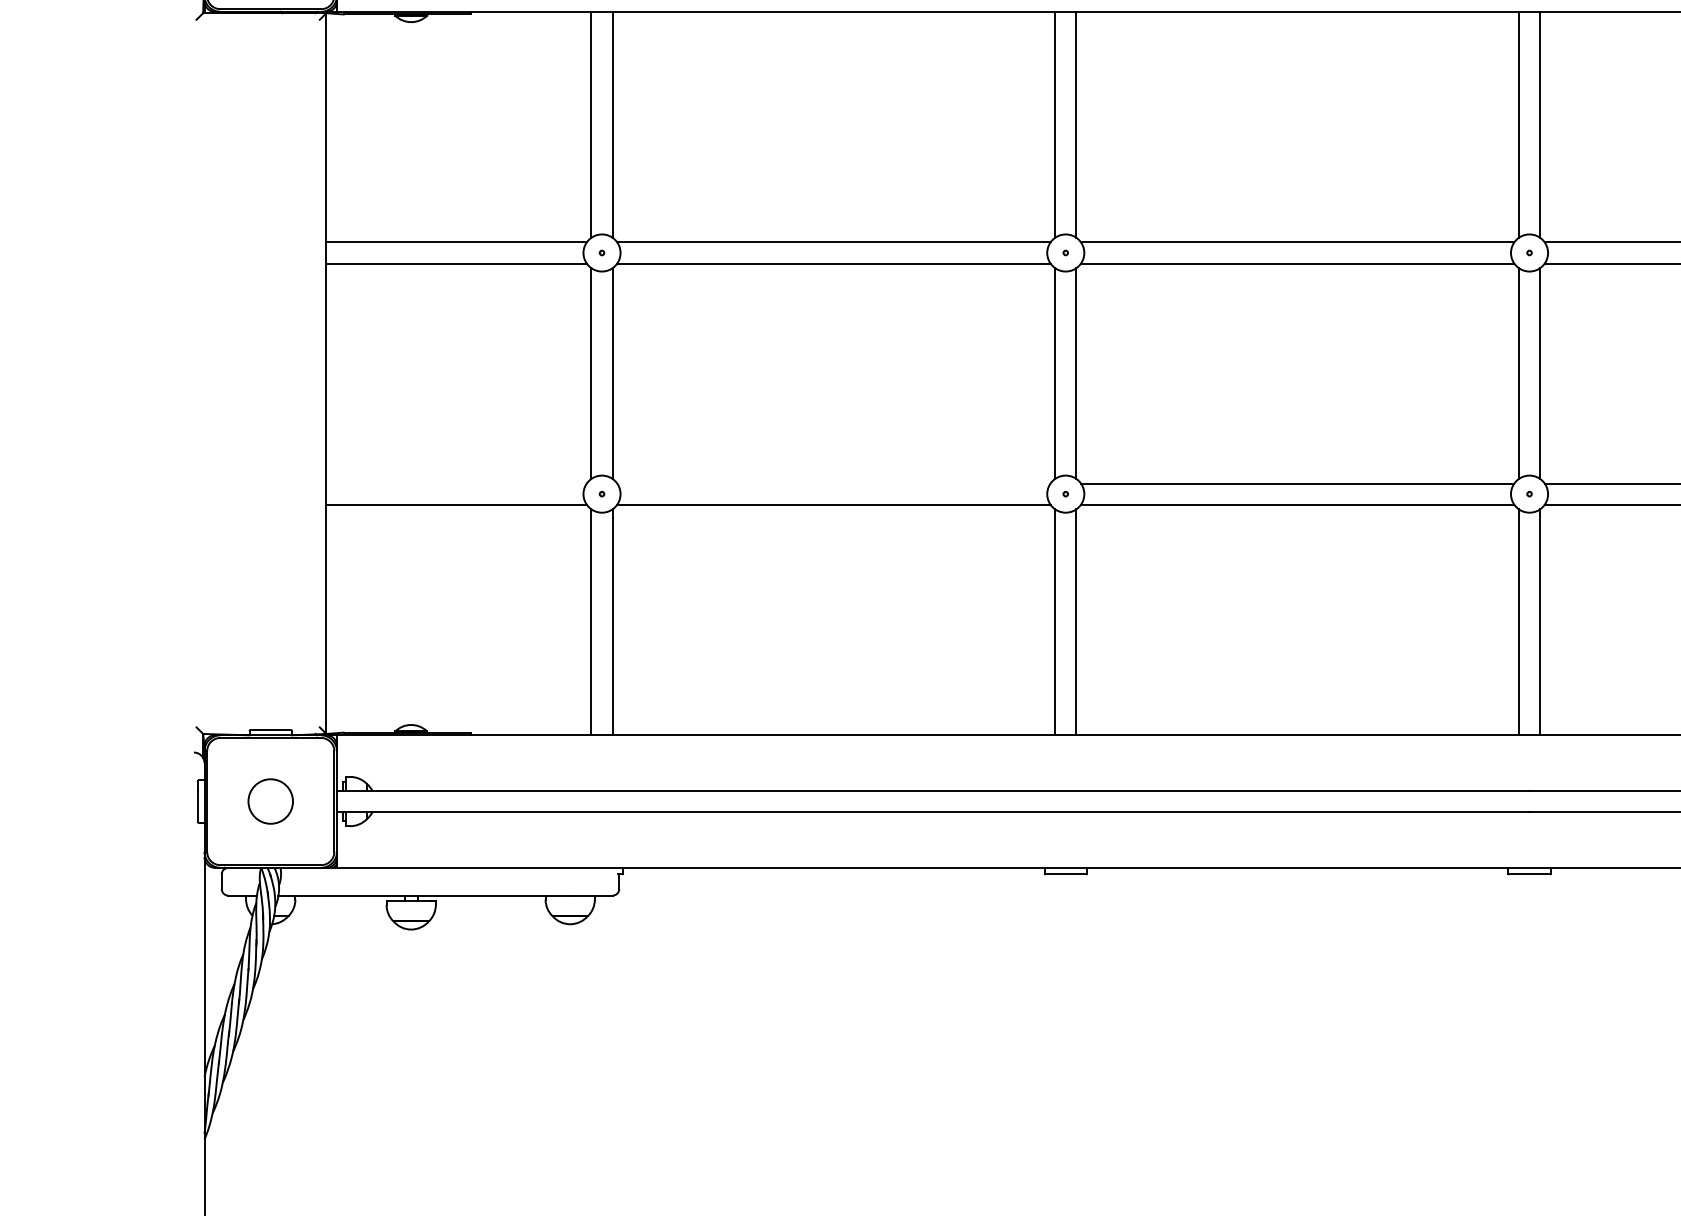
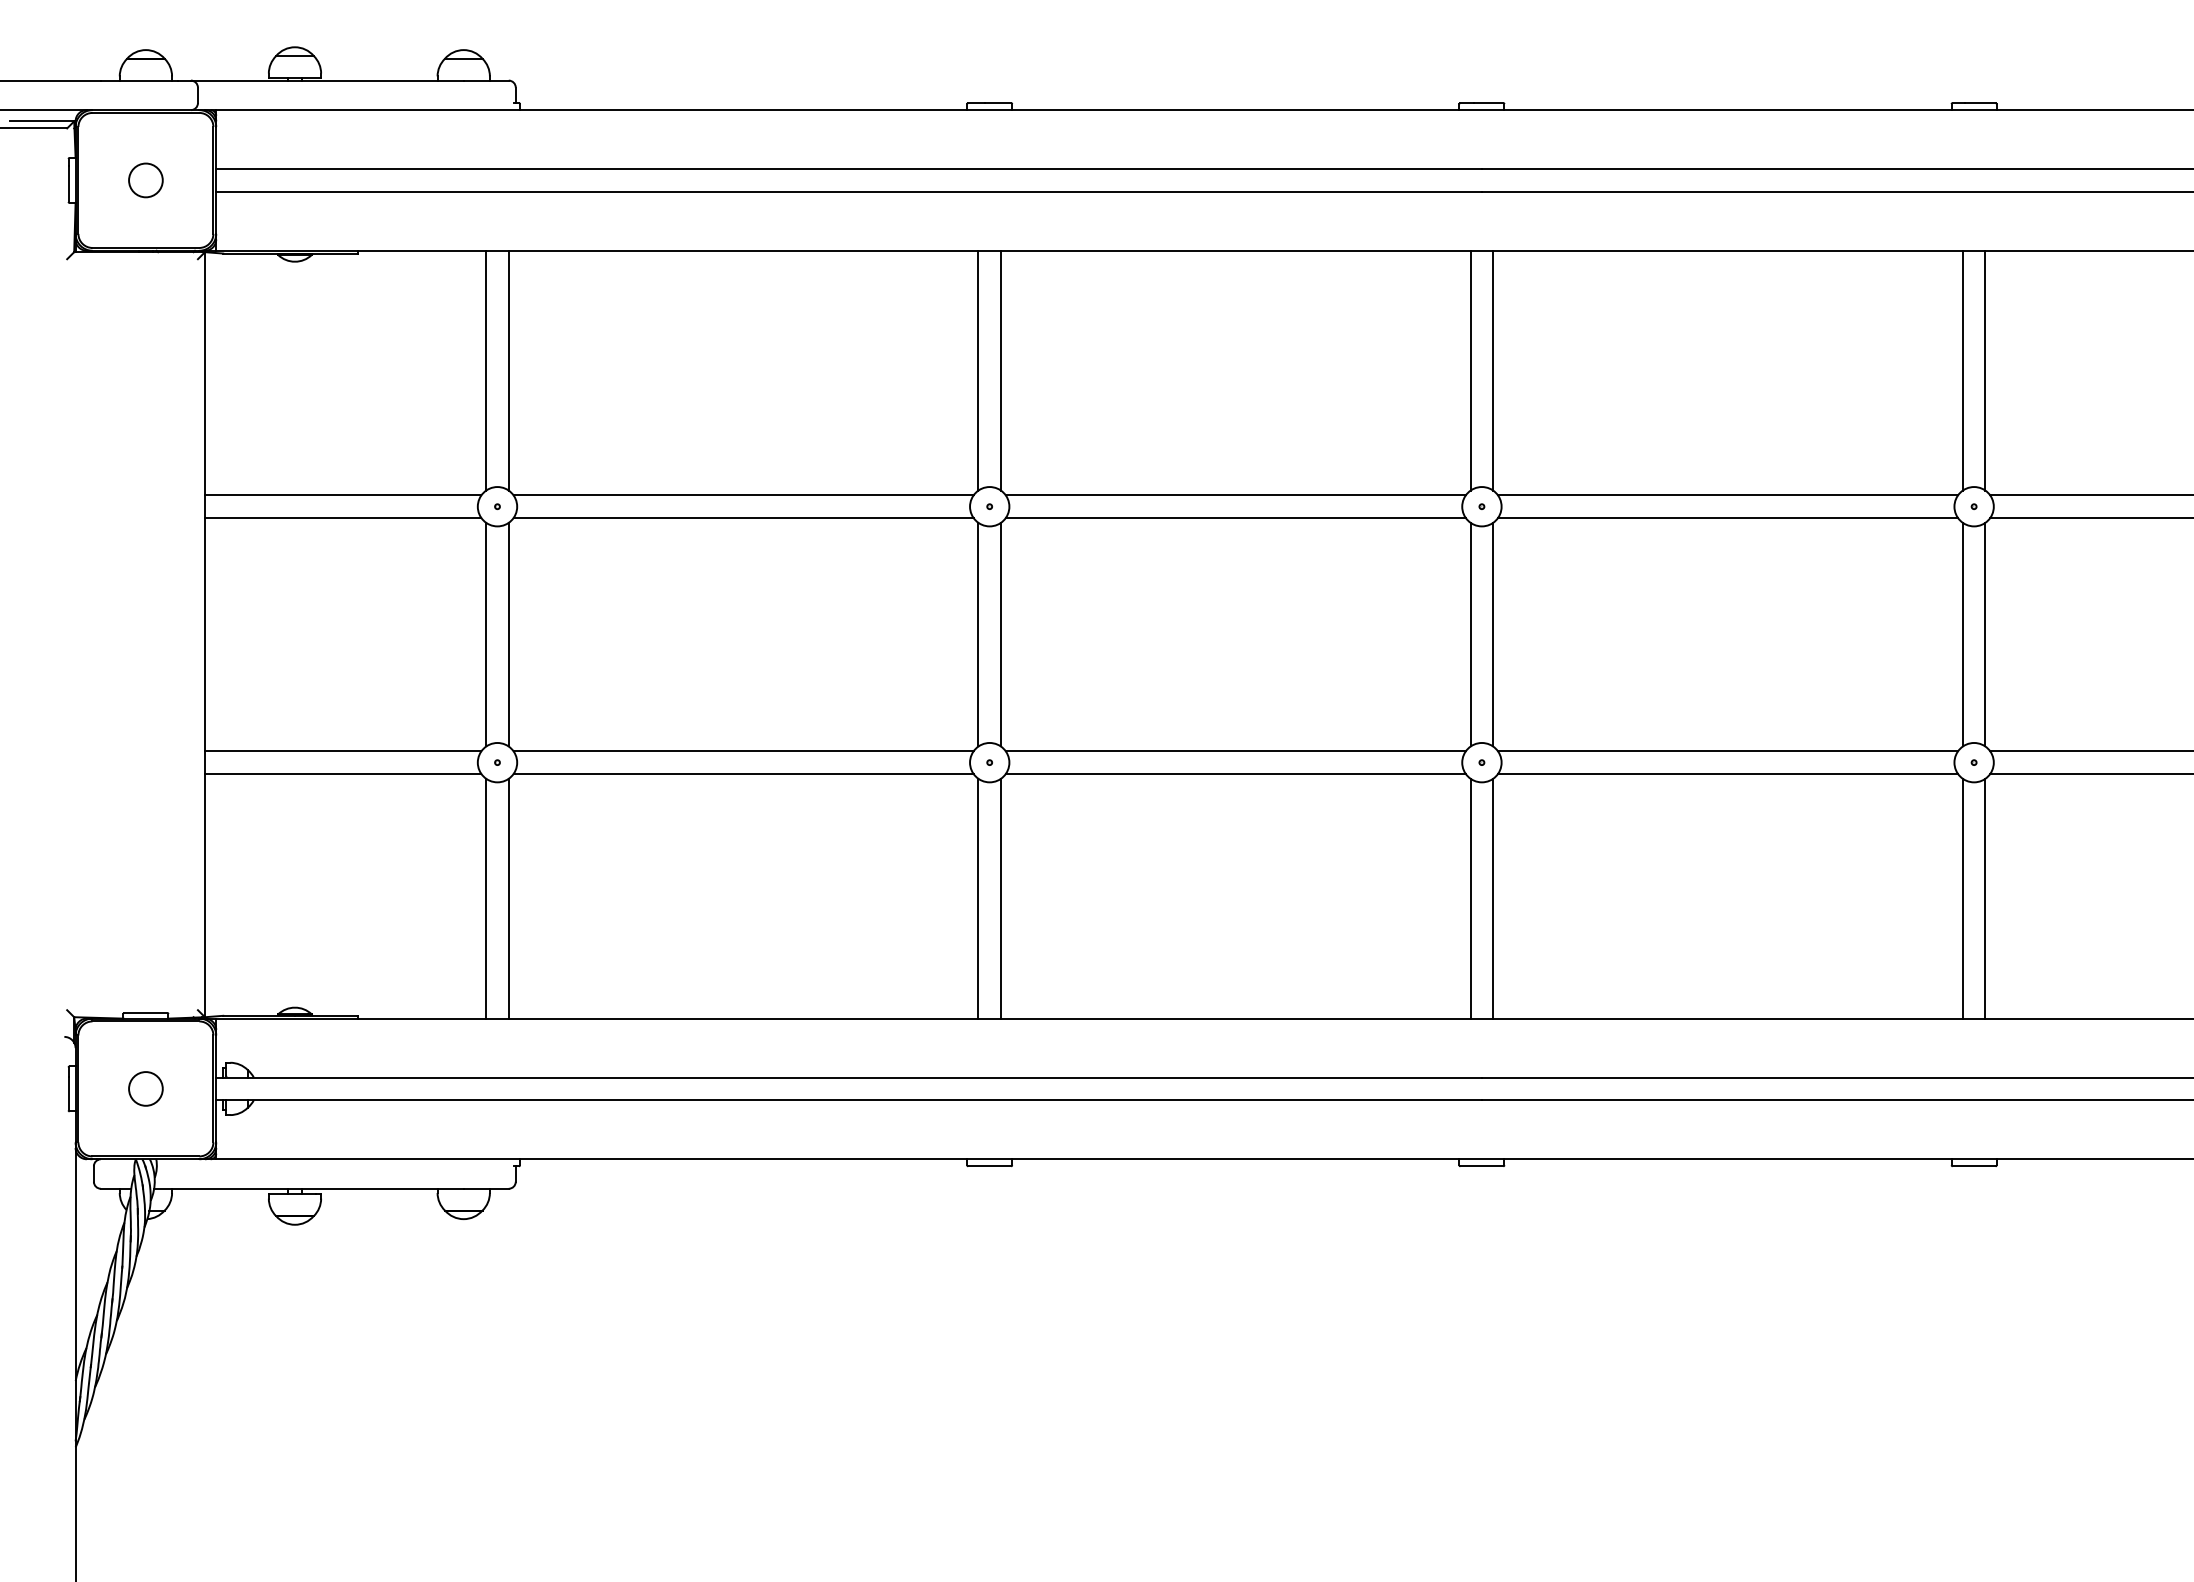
line: (455, 483) -> (342, 751), added
line: (833, 483) -> (743, 751), added
circle: (270, 801) -> (145, 1088), size x0.71

